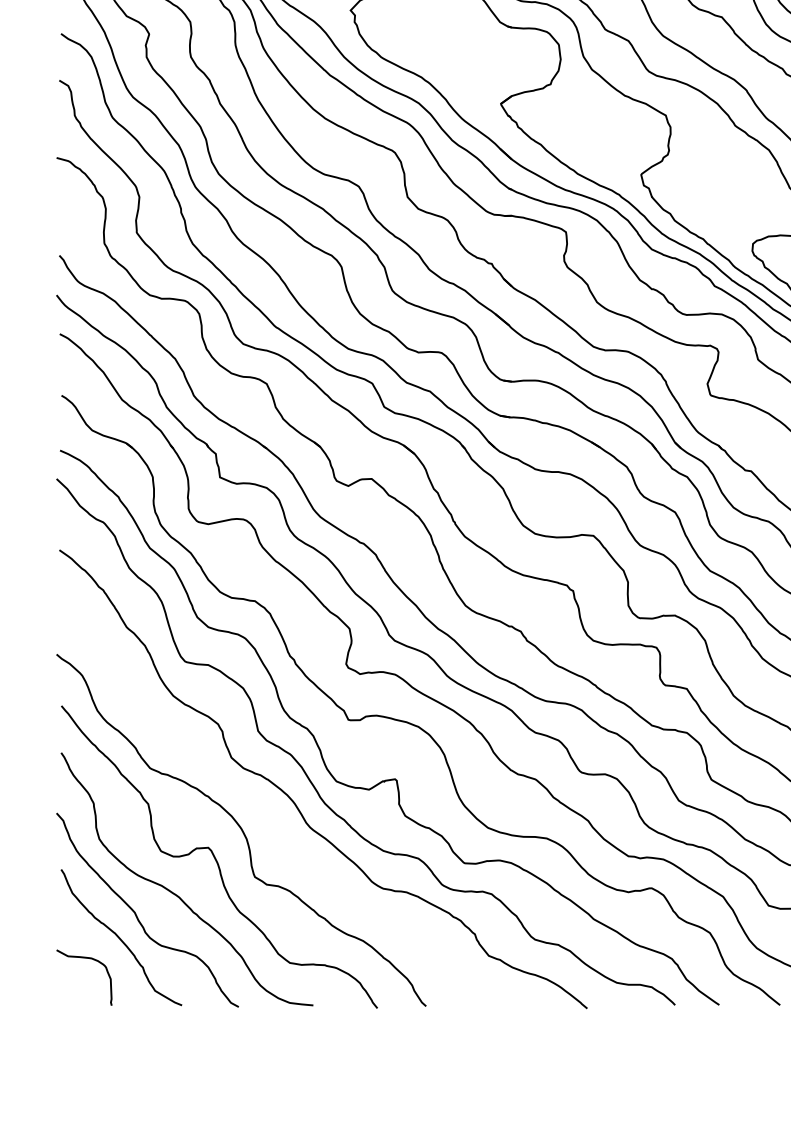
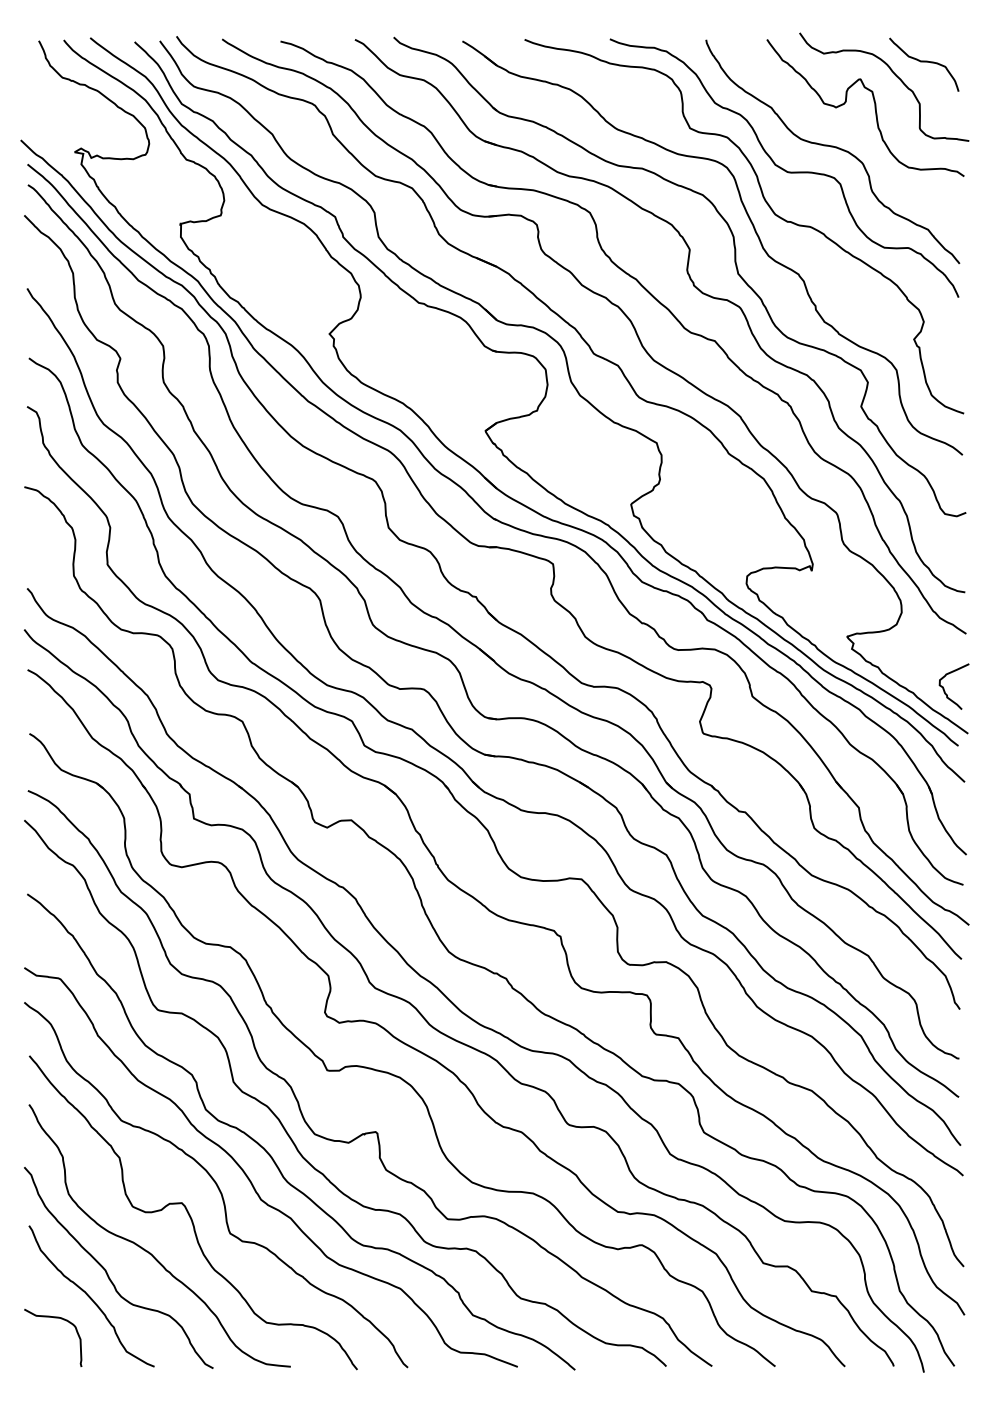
curve: (274, 825) -> (250, 1179), added

